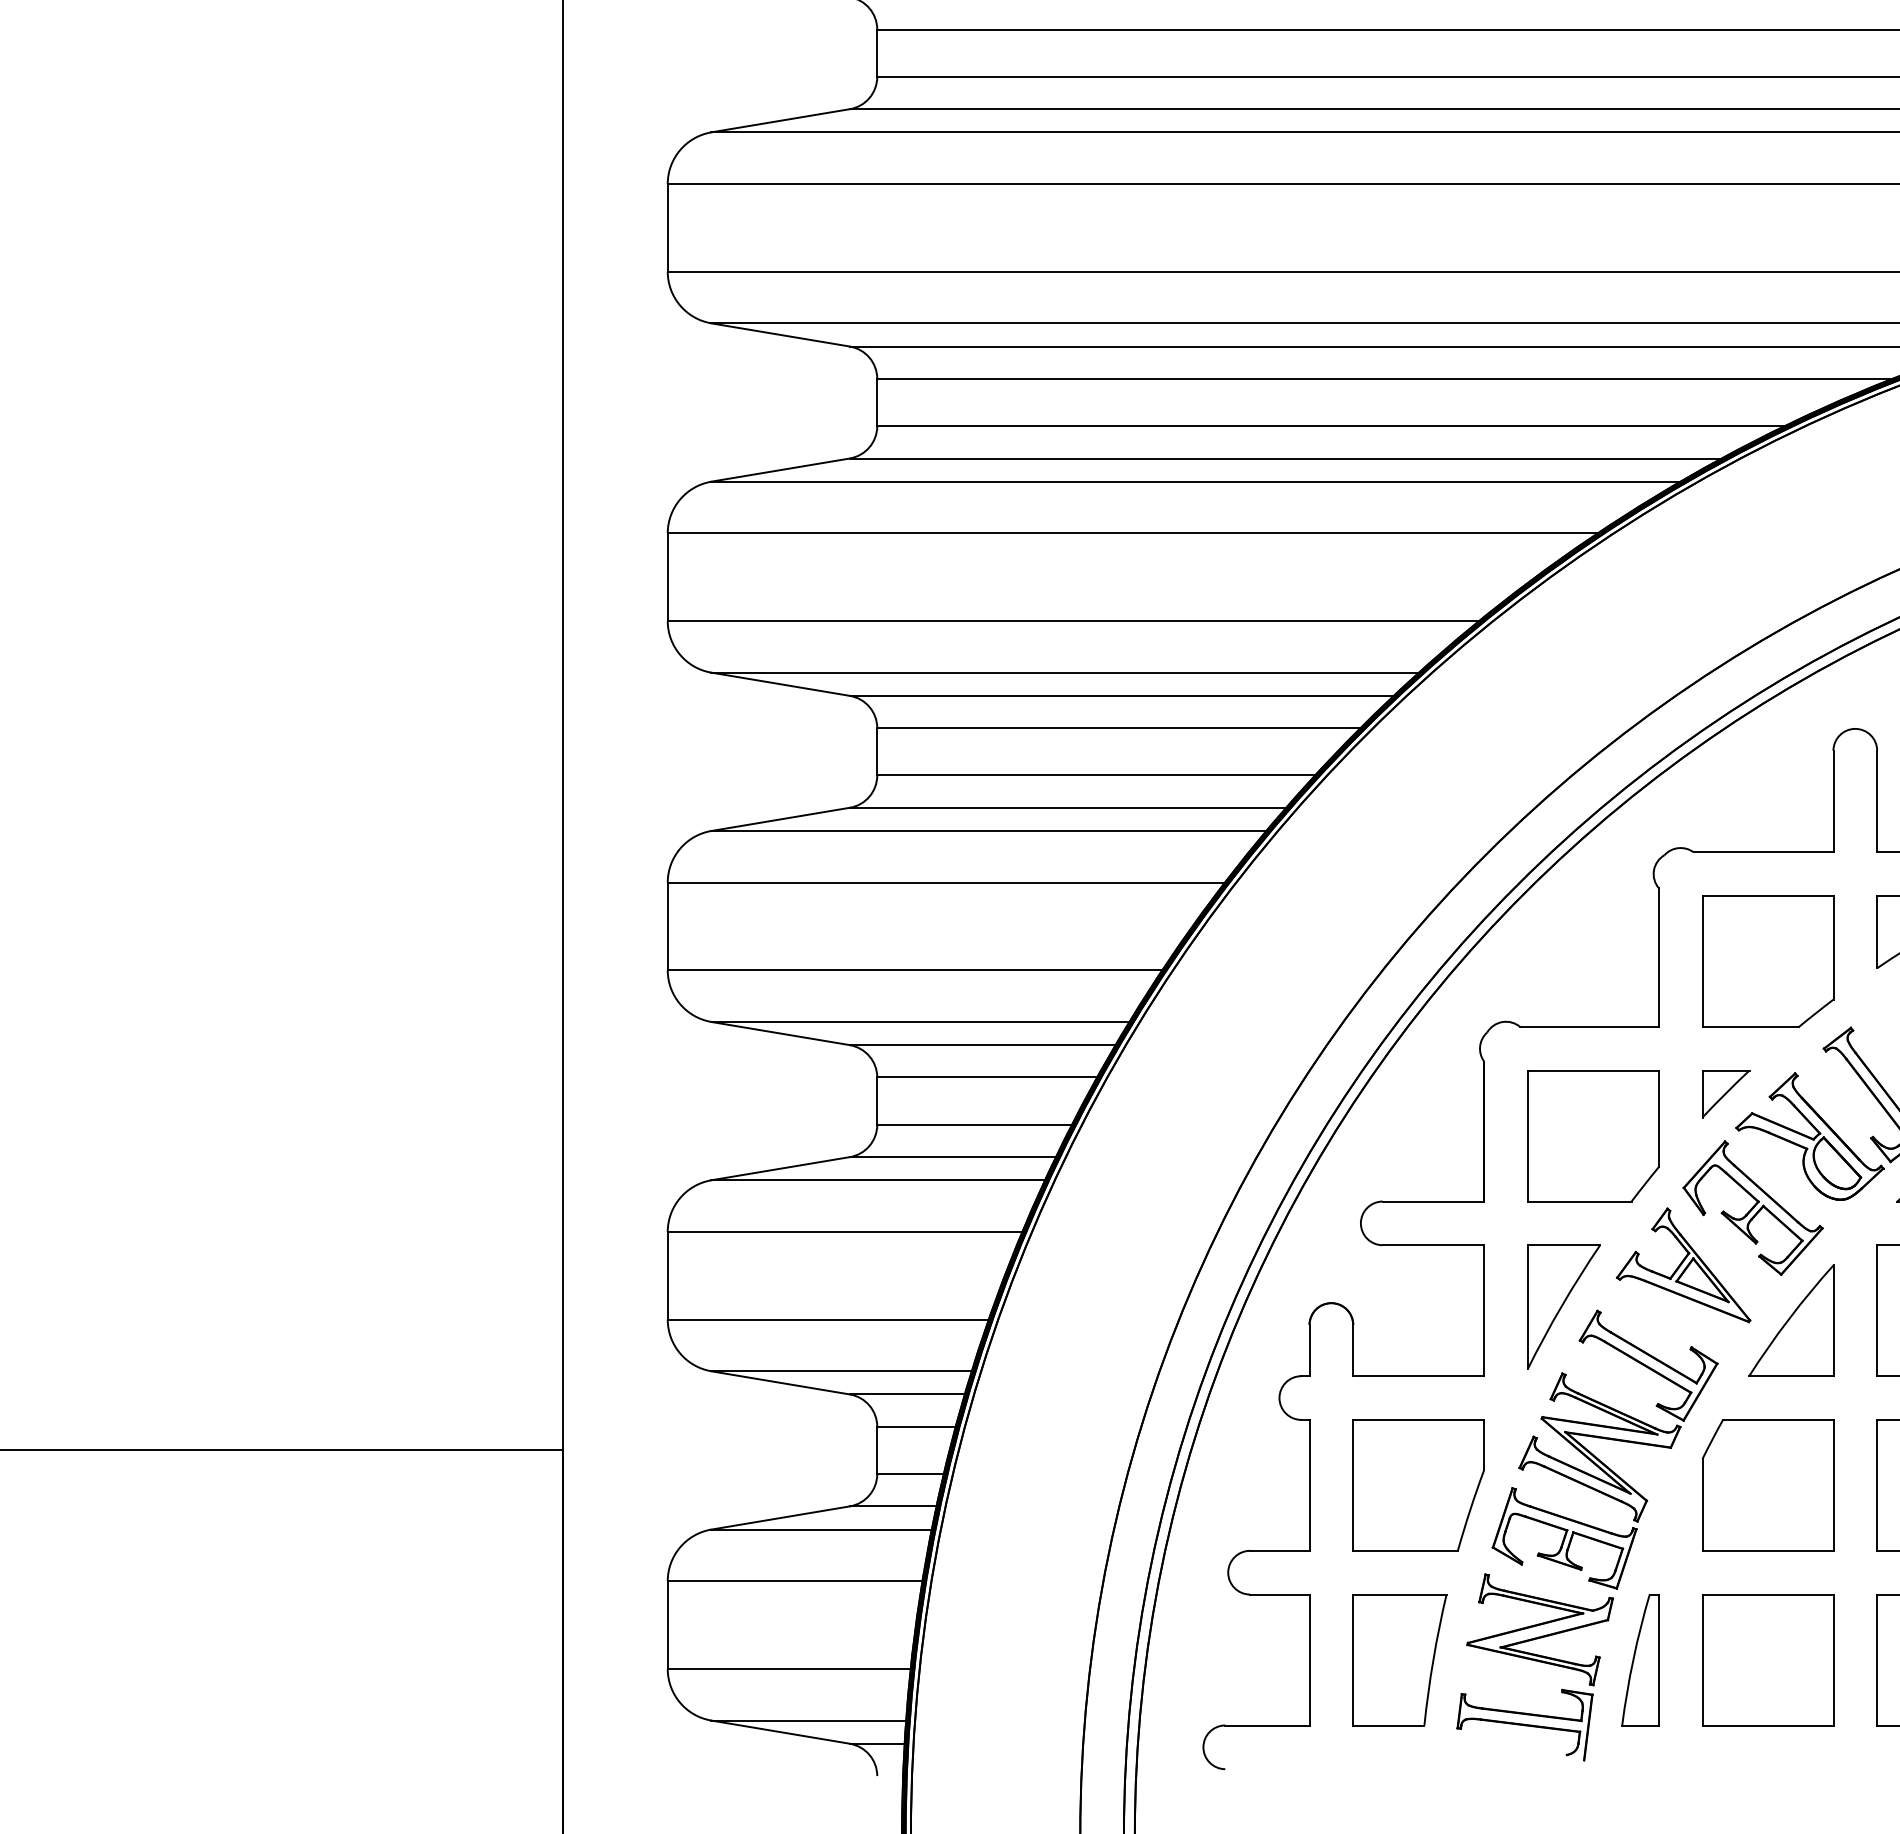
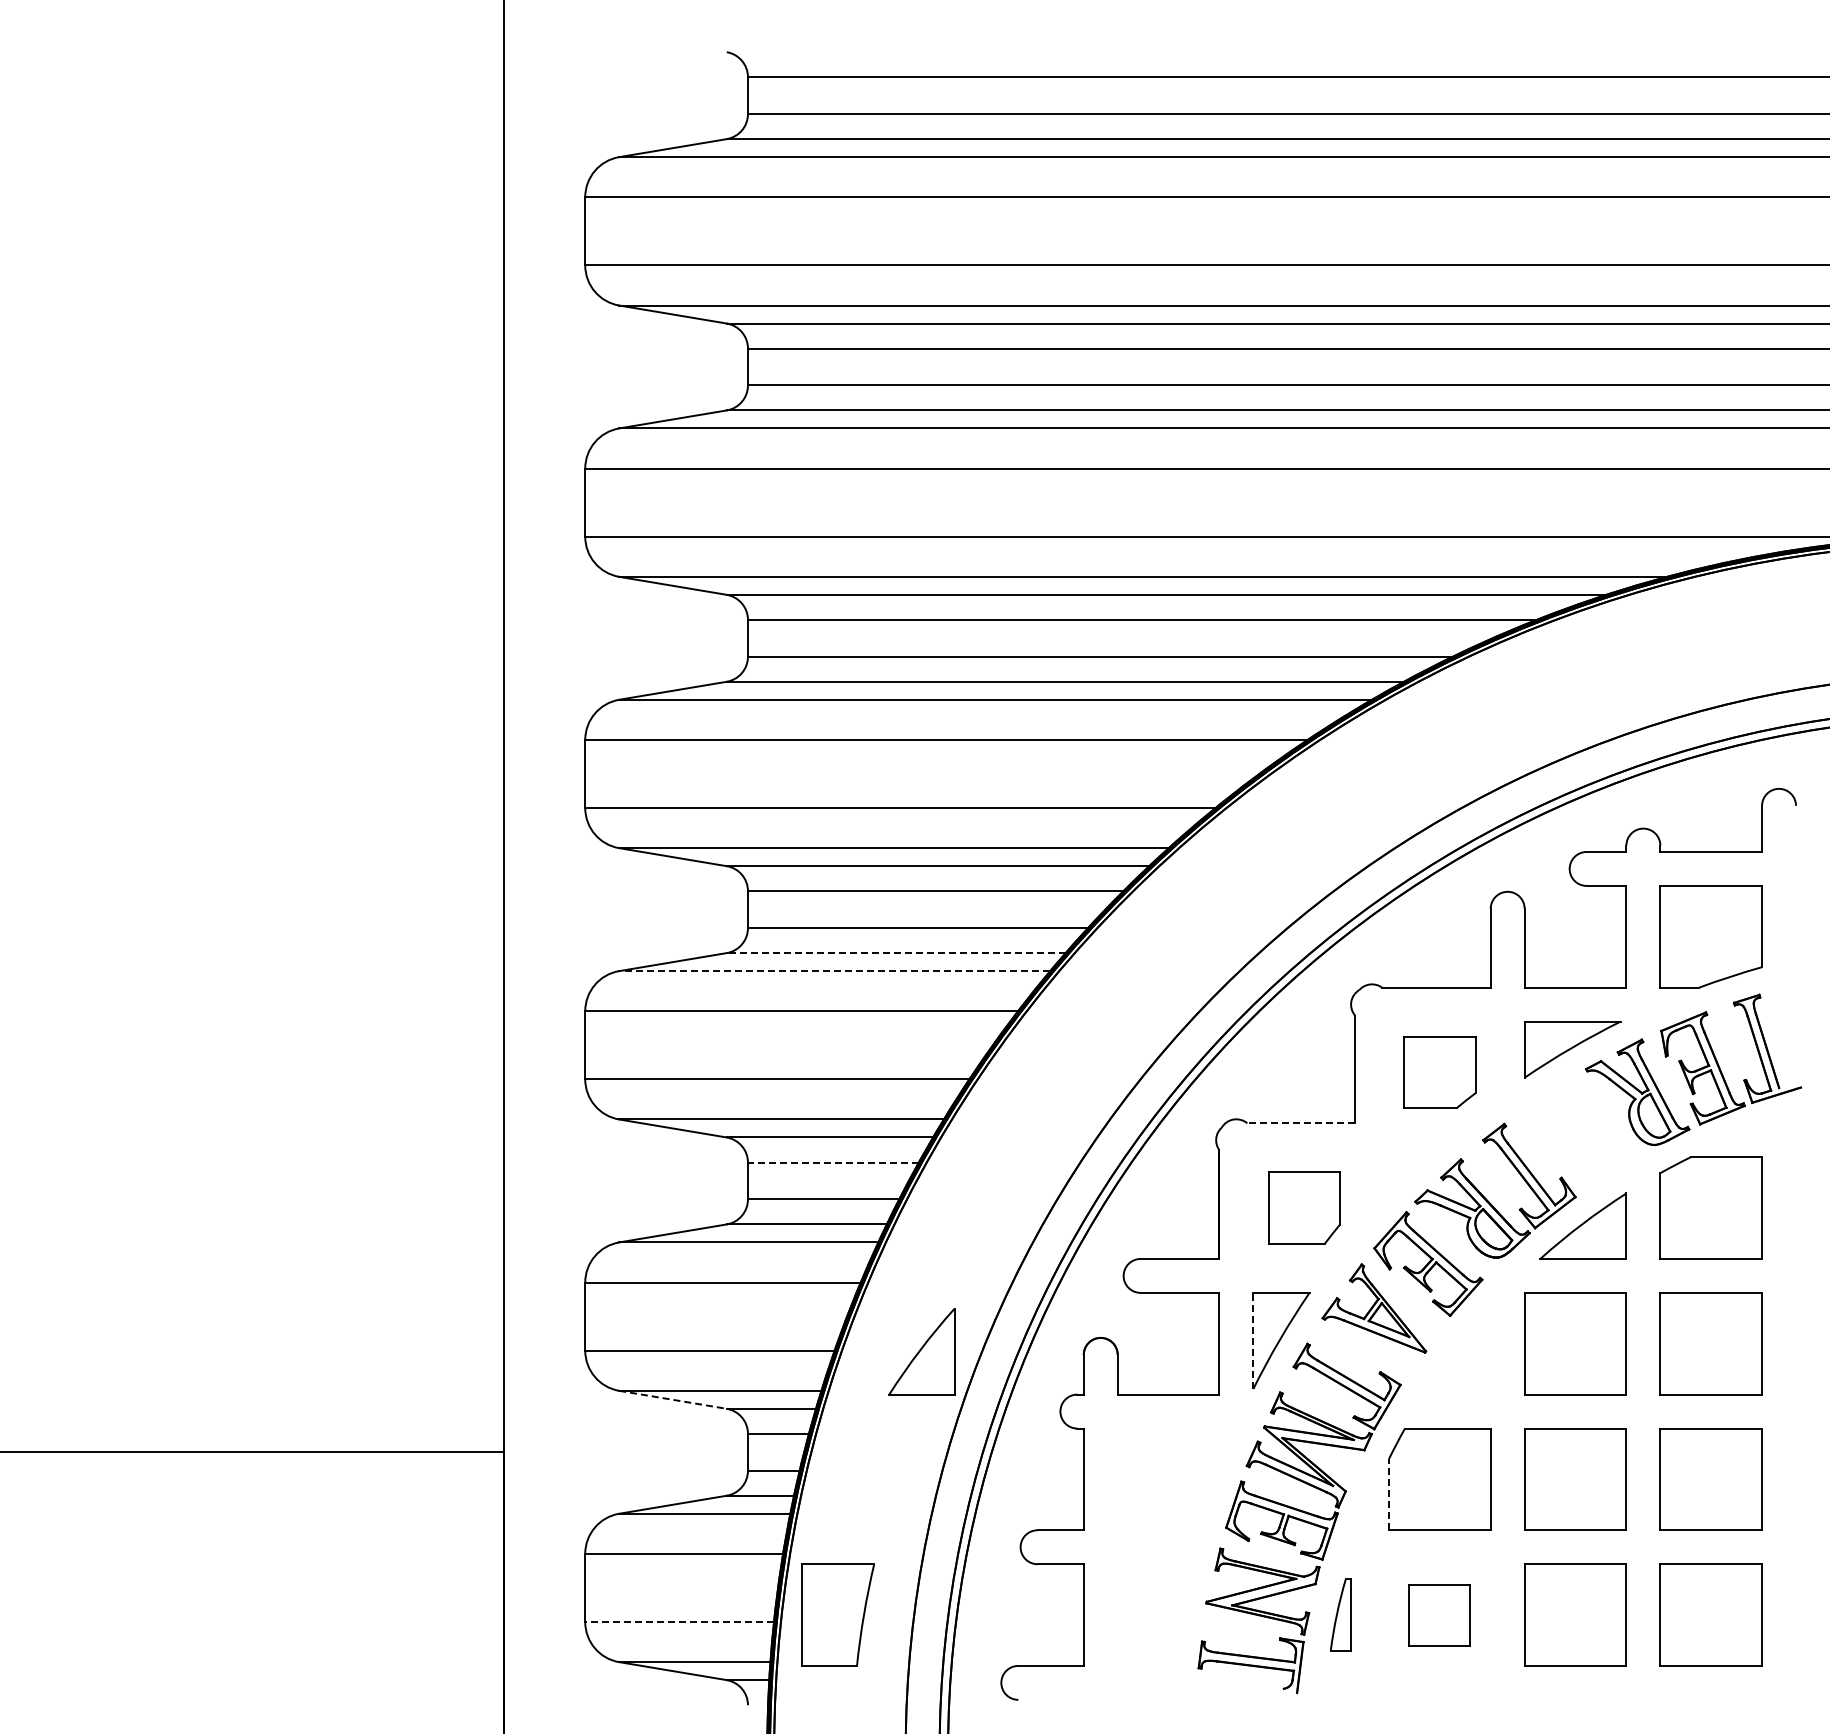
line: (1067, 808) -> (895, 953), solid -> dashed
line: (988, 831) -> (834, 971), solid -> dashed
part: (1767, 961) -> (1439, 1072), size x0.7
line: (1589, 1027) -> (1301, 1123), solid -> dashed
line: (987, 1077) -> (833, 1162), solid -> dashed
part: (1726, 1094) -> (1407, 1175), removed
part: (1592, 1135) -> (1303, 1207), size x0.7
line: (1528, 1306) -> (1253, 1340), solid -> dashed
part: (1790, 1320) -> (921, 1351), moved
line: (781, 1382) -> (673, 1399), solid -> dashed
part: (1418, 1485) -> (1168, 1479), removed
line: (1703, 1504) -> (1389, 1494), solid -> dashed
part: (1399, 1659) -> (837, 1614), moved
part: (1640, 1659) -> (1340, 1614), size x0.7
part: (1767, 1659) -> (1439, 1614), size x0.6
line: (789, 1669) -> (679, 1622), solid -> dashed

